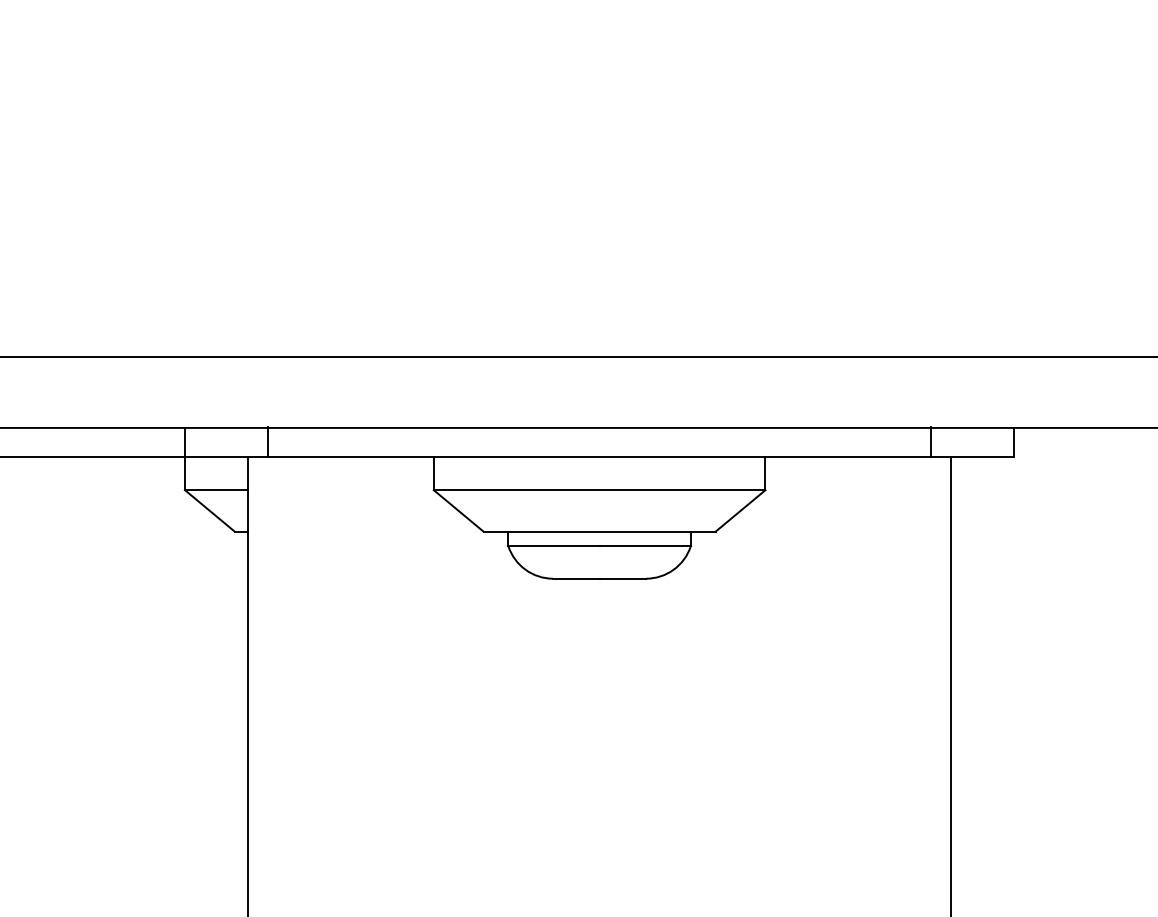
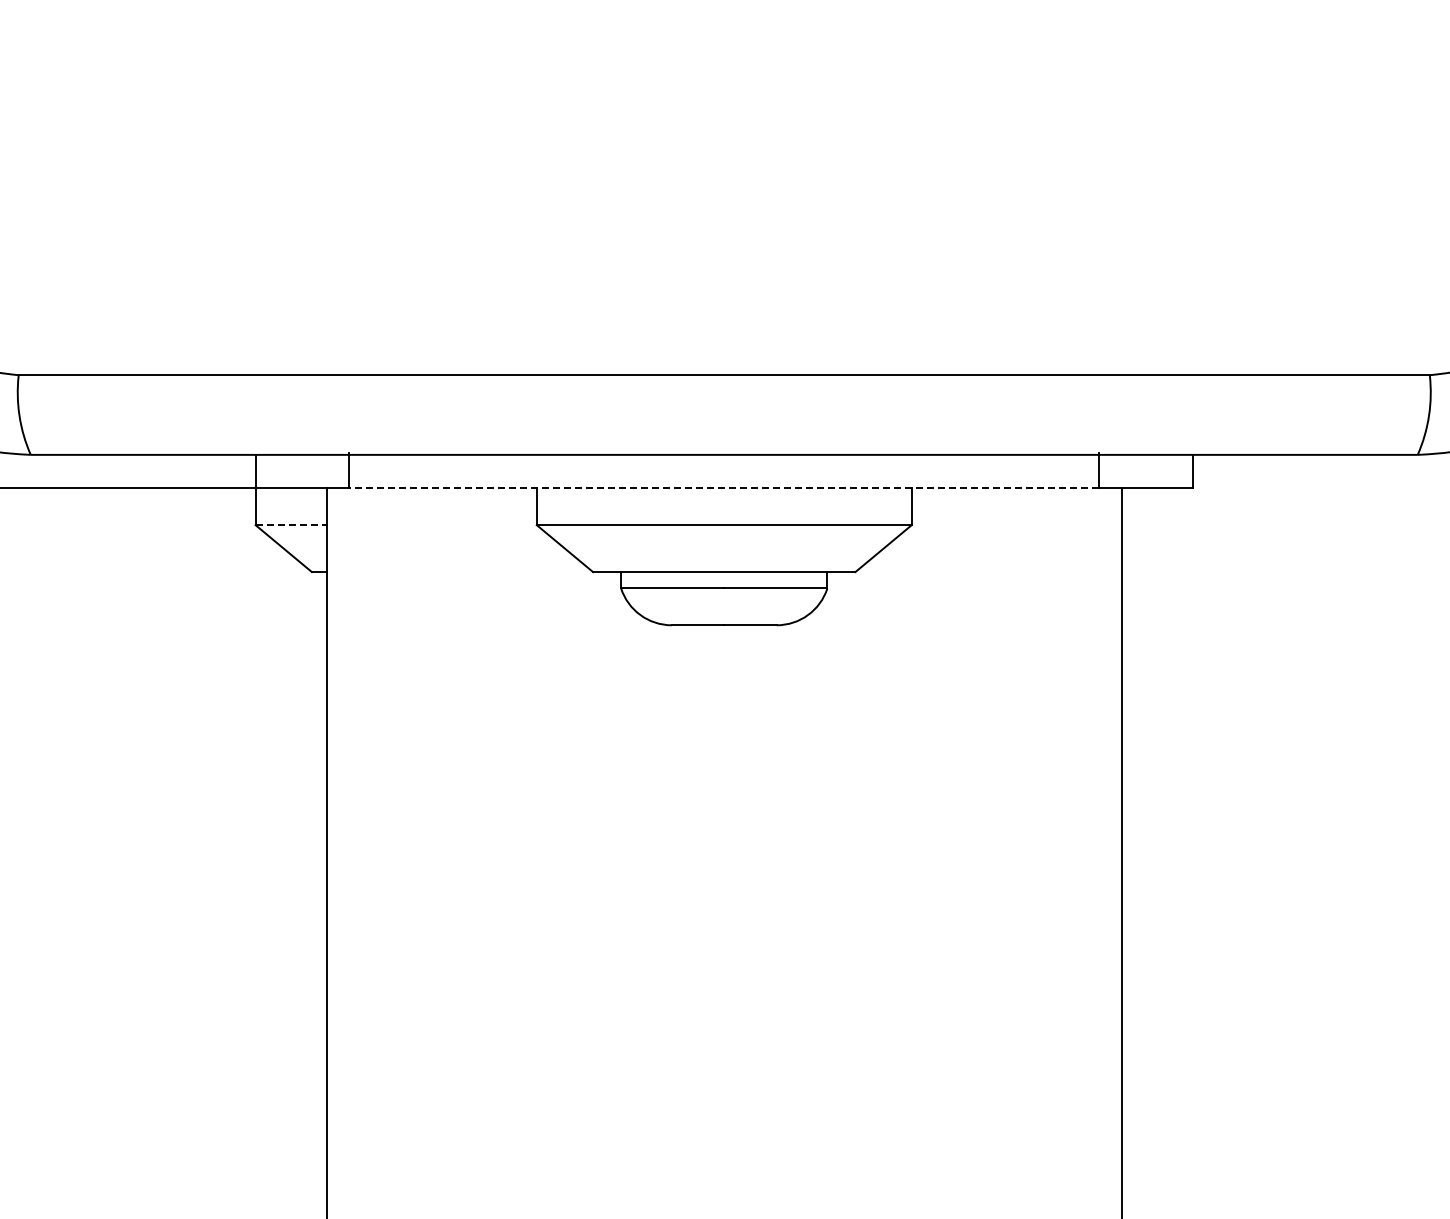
line: (599, 456) -> (724, 487), solid -> dashed
line: (216, 490) -> (291, 525), solid -> dashed

